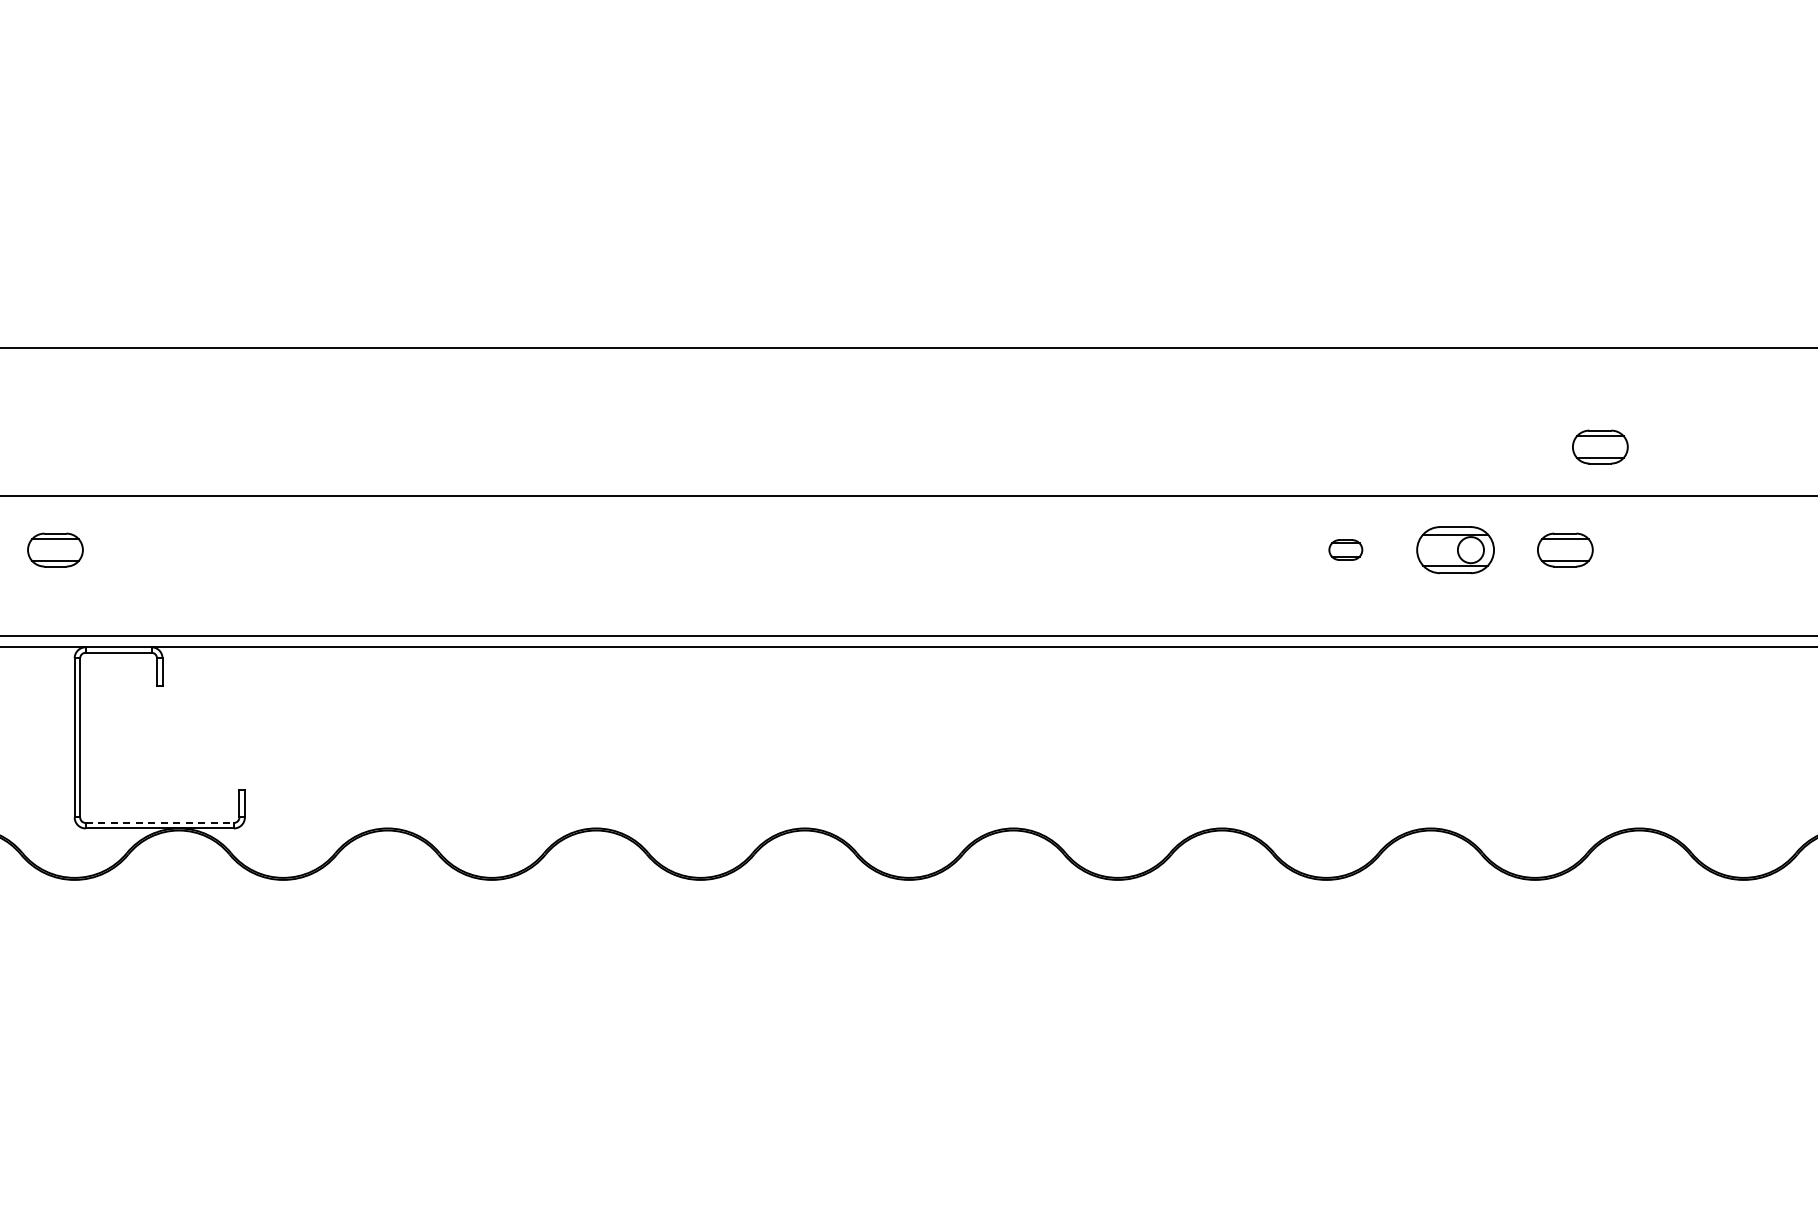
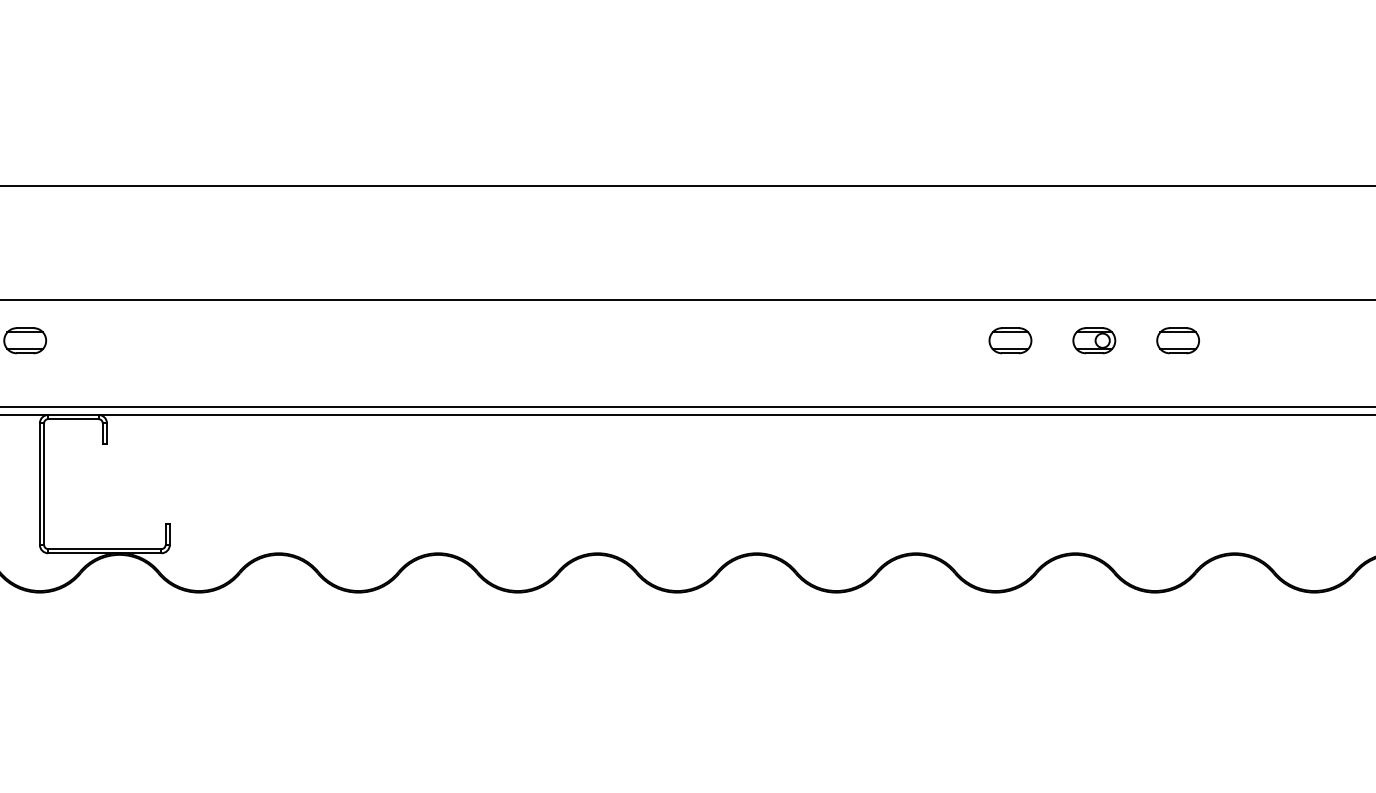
part: (1600, 446) -> (1205, 261), removed
part: (1345, 549) -> (1010, 340), size x1.67
part: (1455, 549) -> (1094, 340), size x0.71
line: (160, 822) -> (105, 548), dashed -> solid

